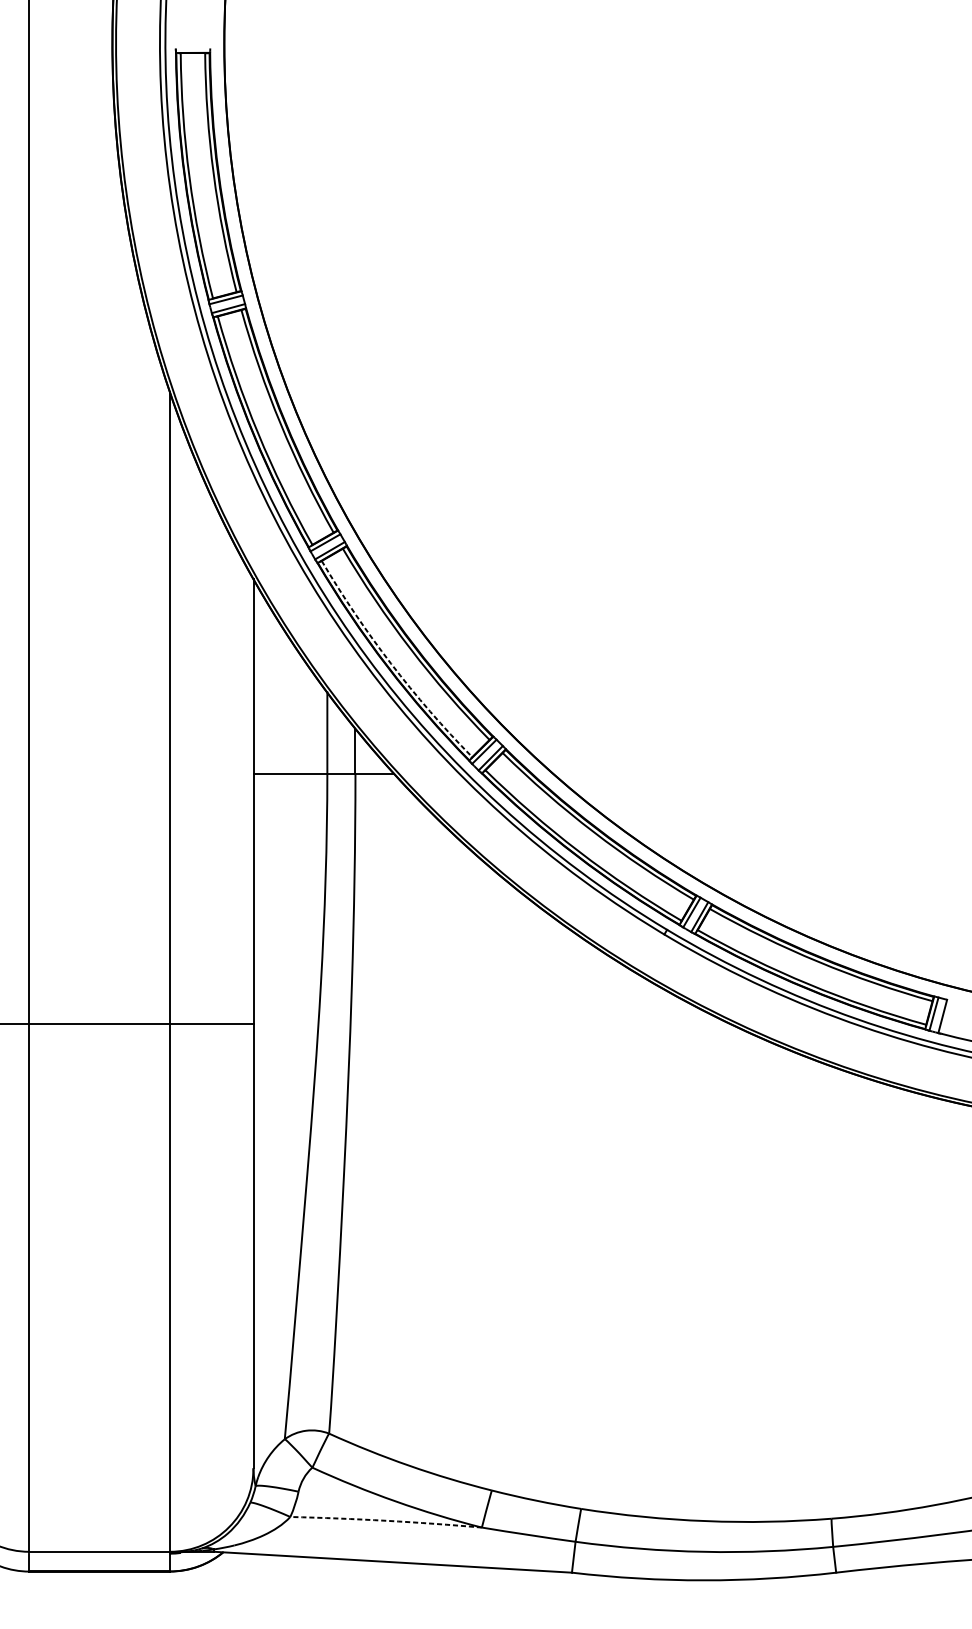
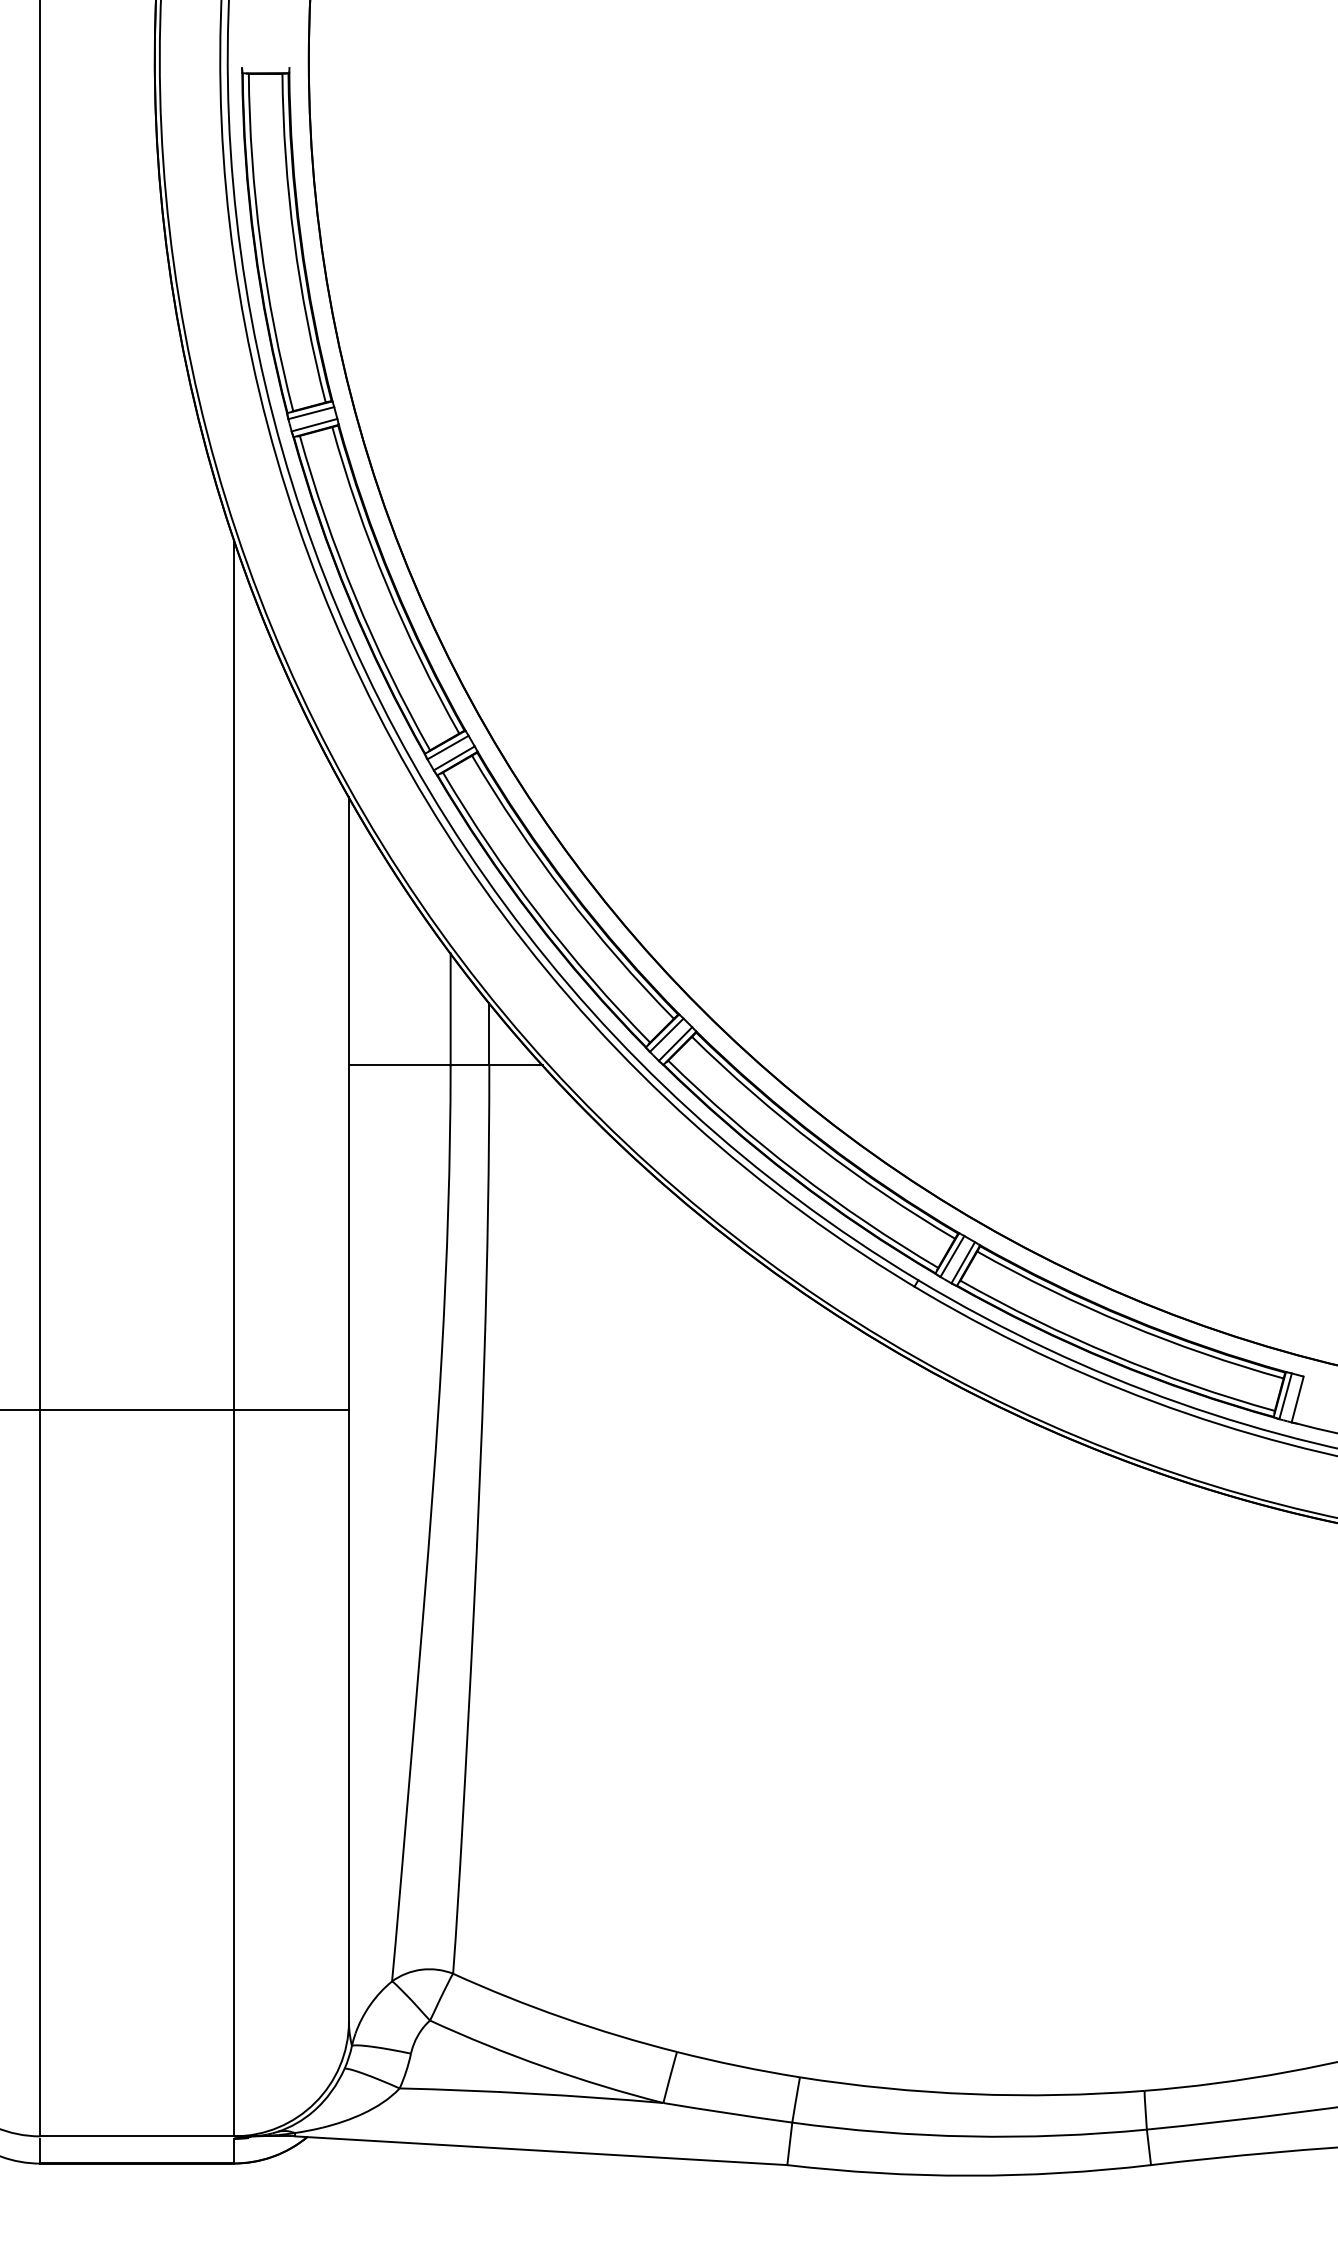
arc: (391, 663) -> (538, 913), dashed -> solid
arc: (386, 1520) -> (531, 2093), dashed -> solid

